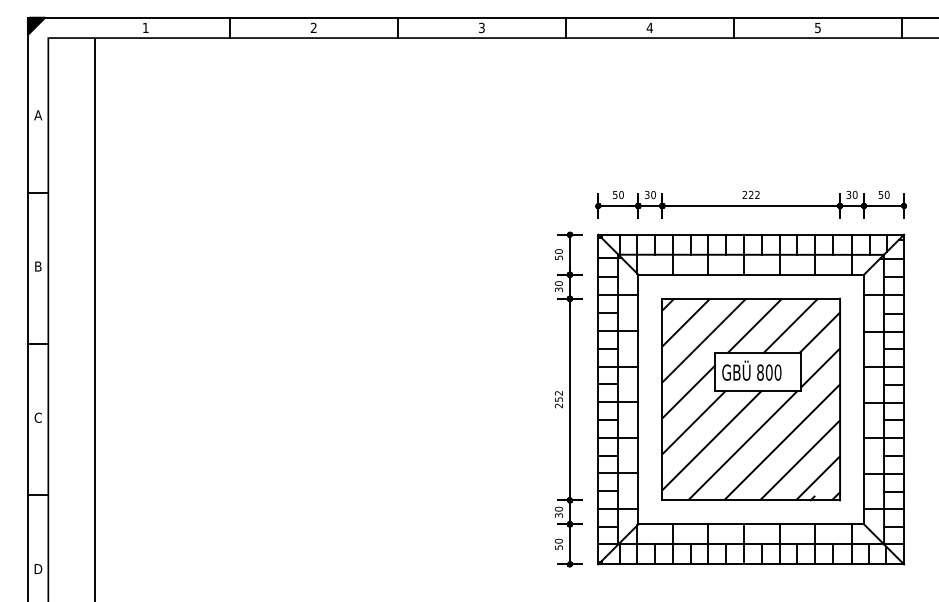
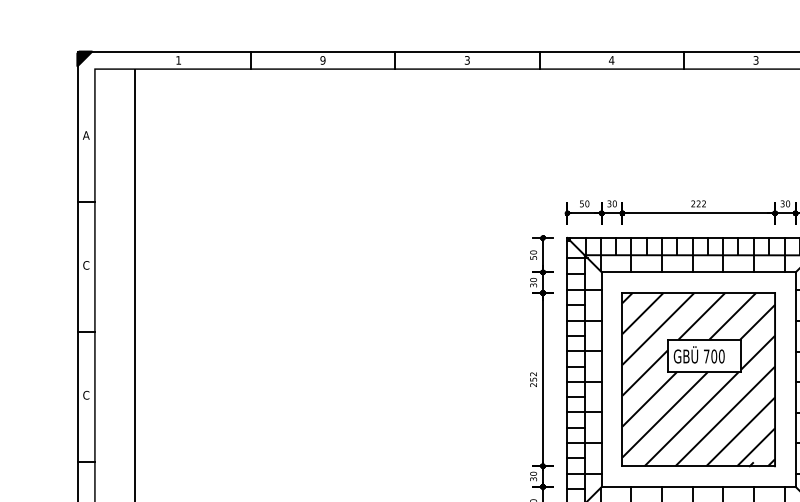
text: (817, 26) -> (755, 59), 5 -> 3
text: (313, 27) -> (322, 60), 2 -> 9
text: (37, 266) -> (85, 265), B -> C
text: (760, 372) -> (706, 356), 800 -> 700

